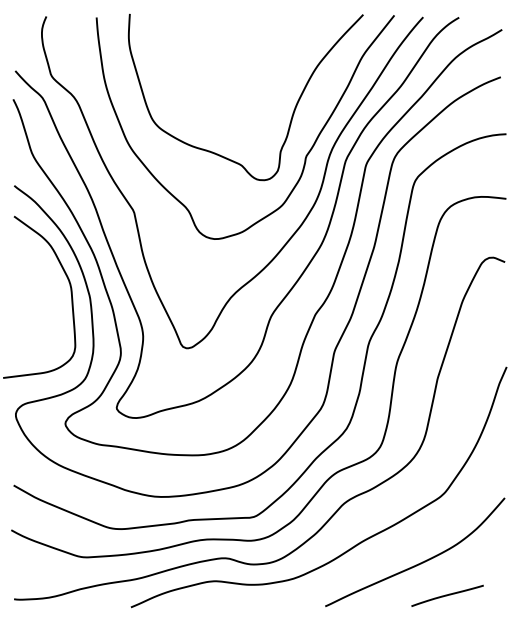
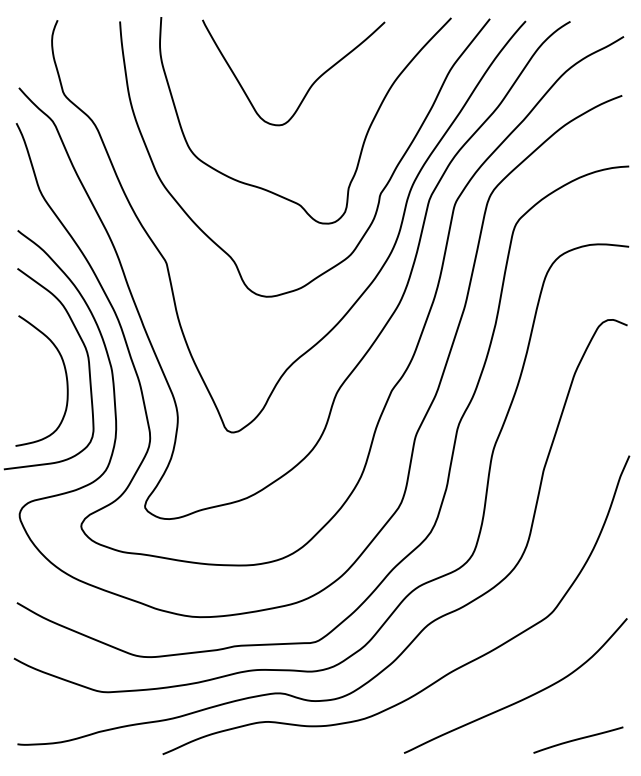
curve: (248, 70) -> (308, 87), added
curve: (52, 303) -> (65, 376), added
line: (447, 595) -> (578, 739), moved

